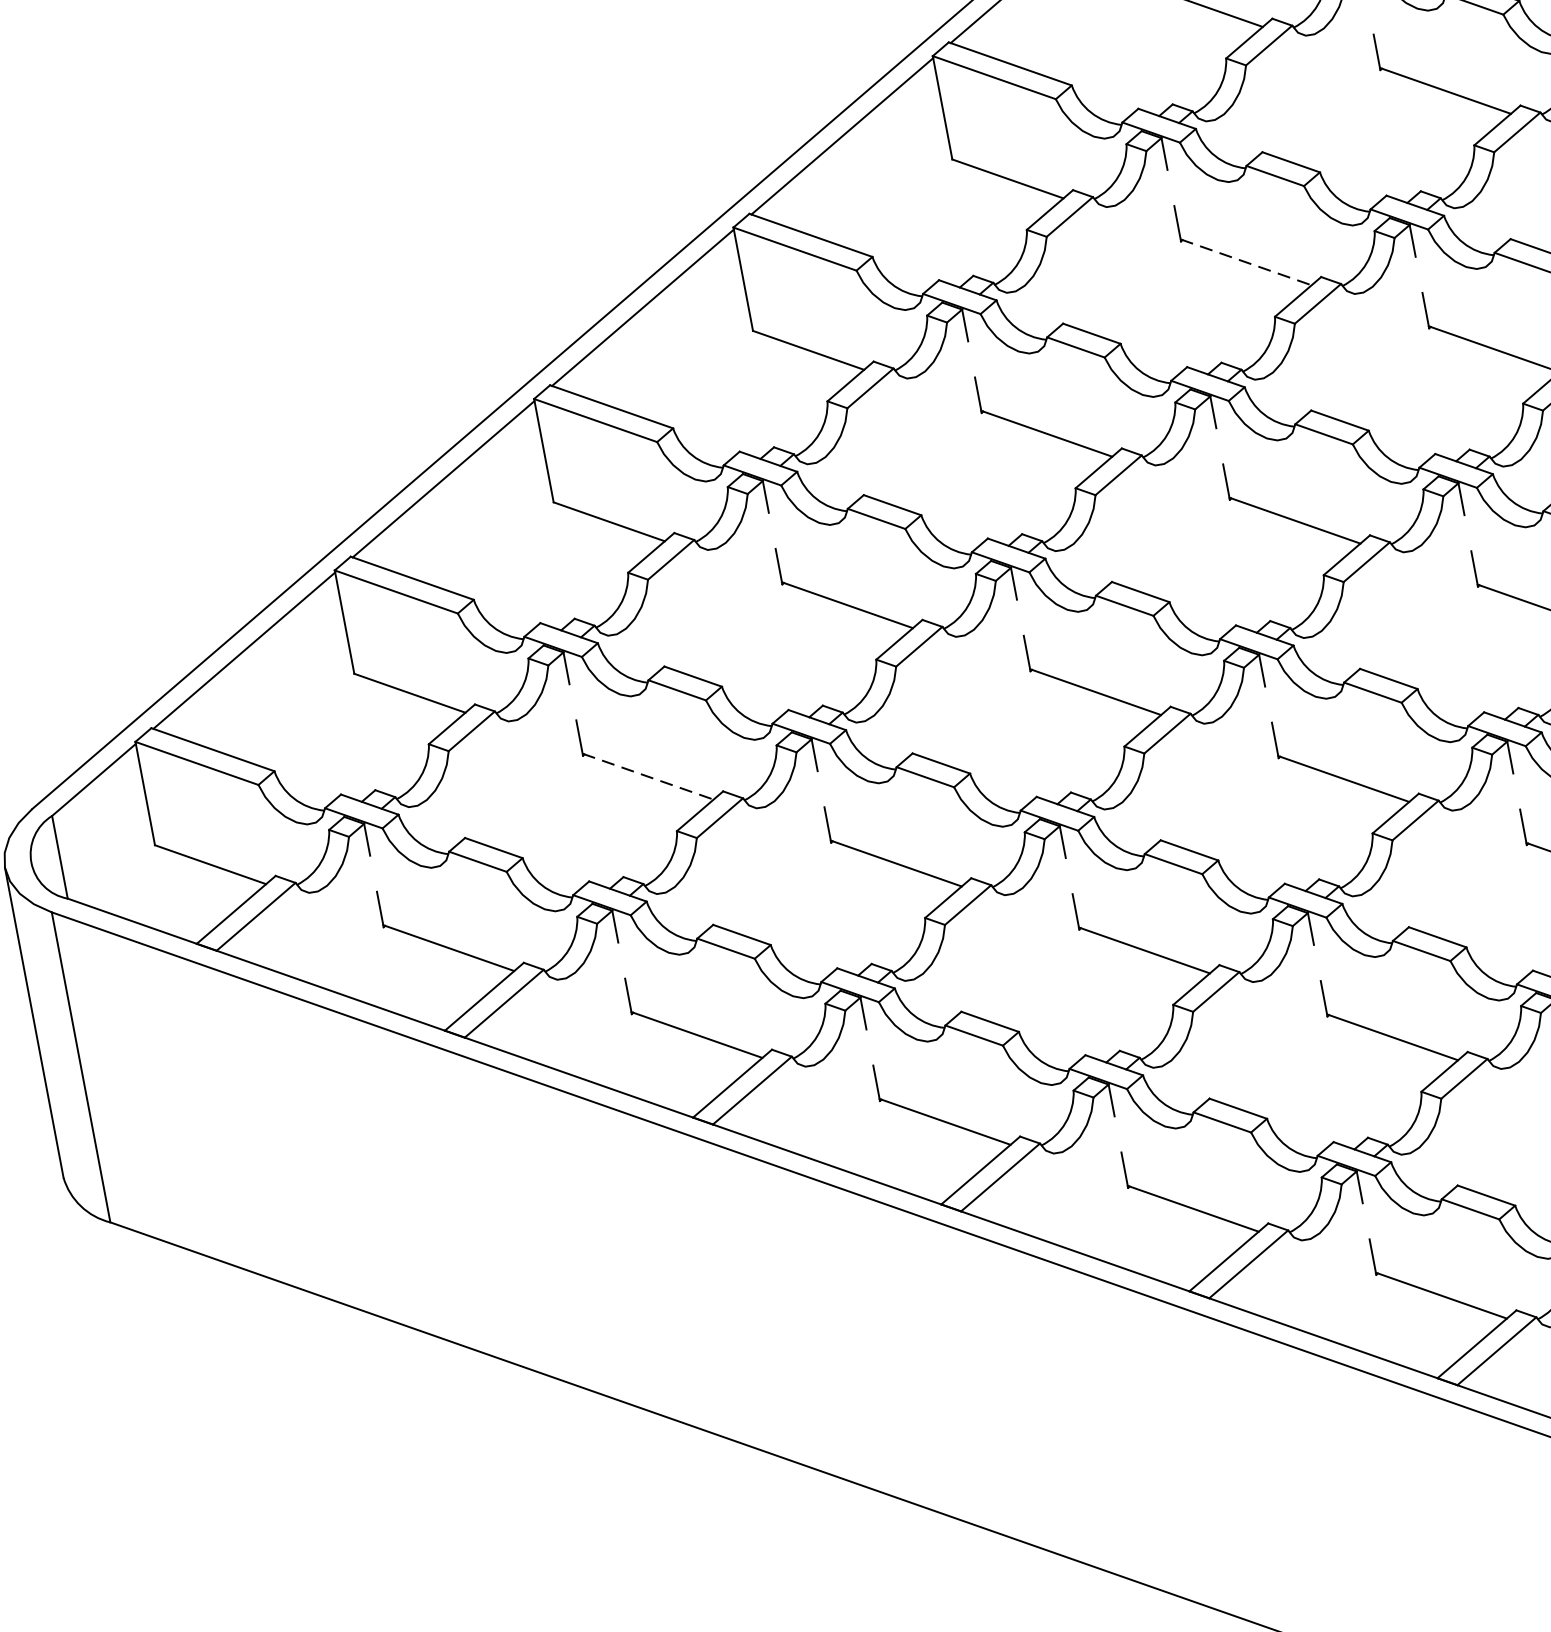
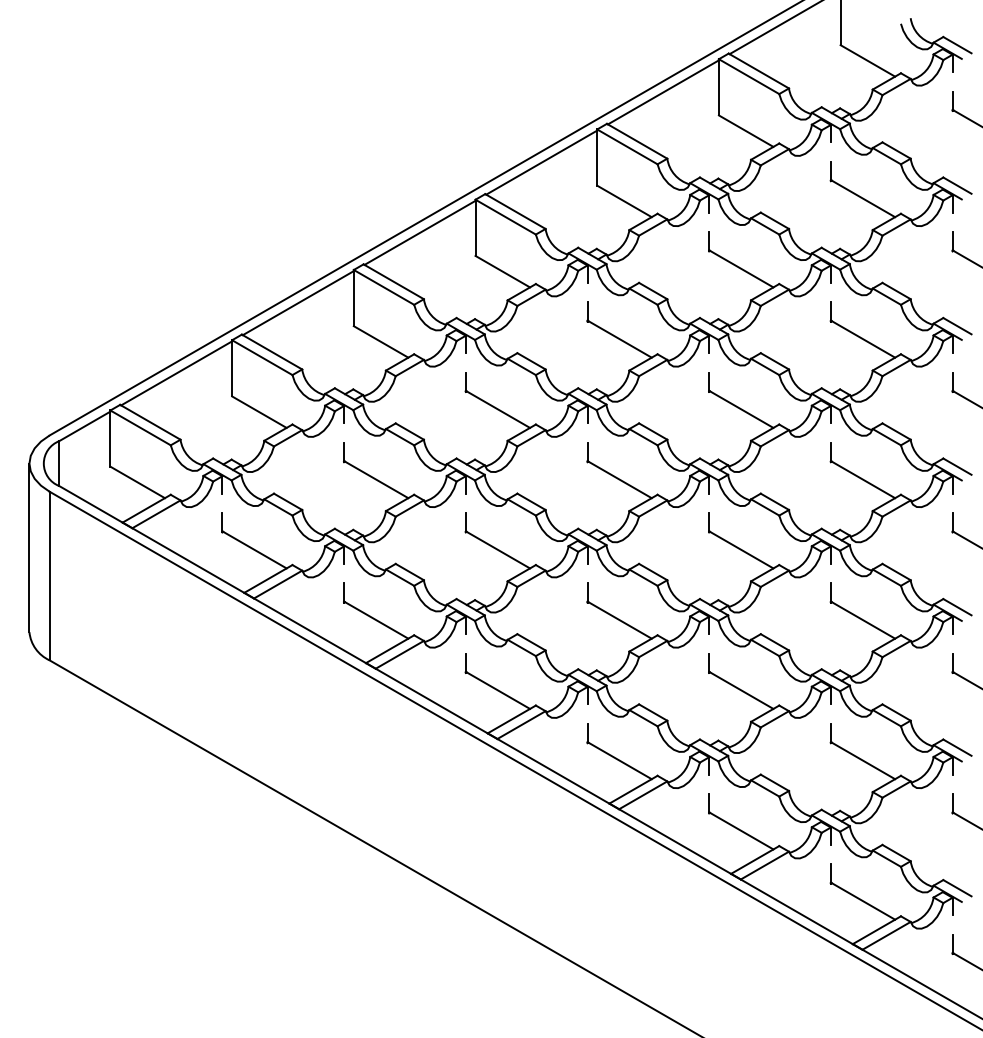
line: (1246, 263) -> (741, 269), dashed -> solid
line: (648, 776) -> (376, 479), dashed -> solid

